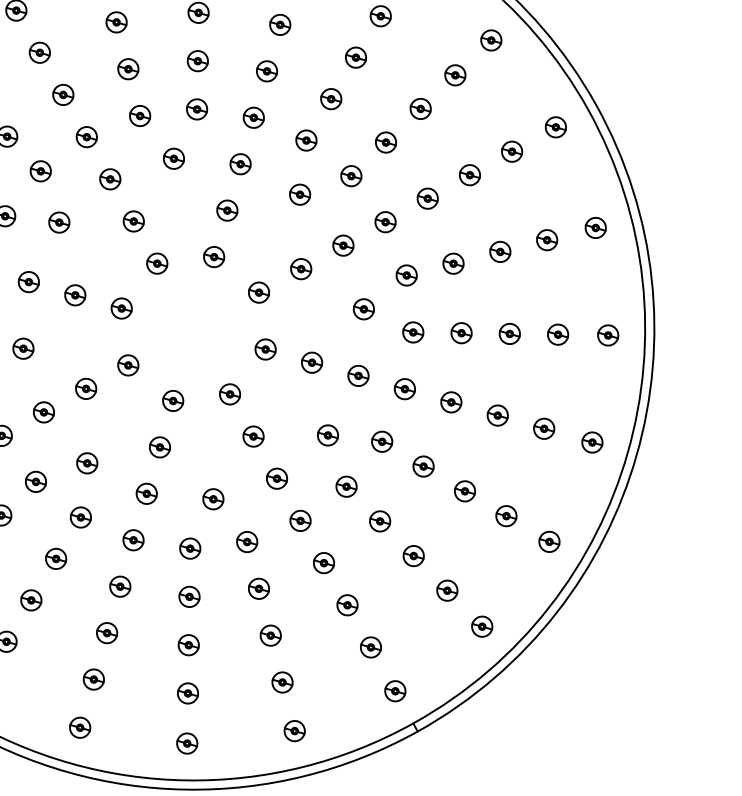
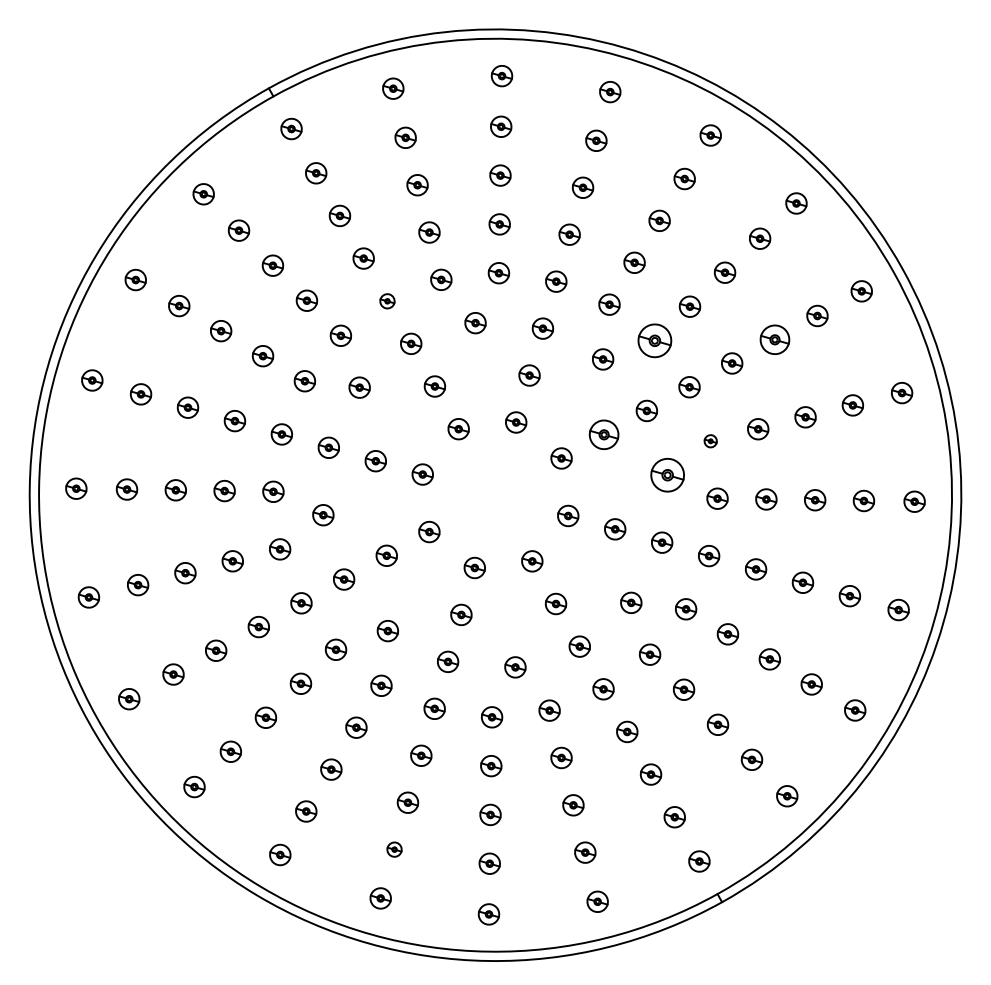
part: (86, 137) -> (387, 301), size x0.7
part: (469, 174) -> (774, 339), size x1.4
part: (350, 175) -> (654, 340), size x1.6
part: (301, 268) -> (604, 434), size x1.4
part: (406, 275) -> (710, 441), size x0.6
part: (363, 309) -> (667, 475), size x1.6
part: (93, 679) -> (394, 849), size x0.7

